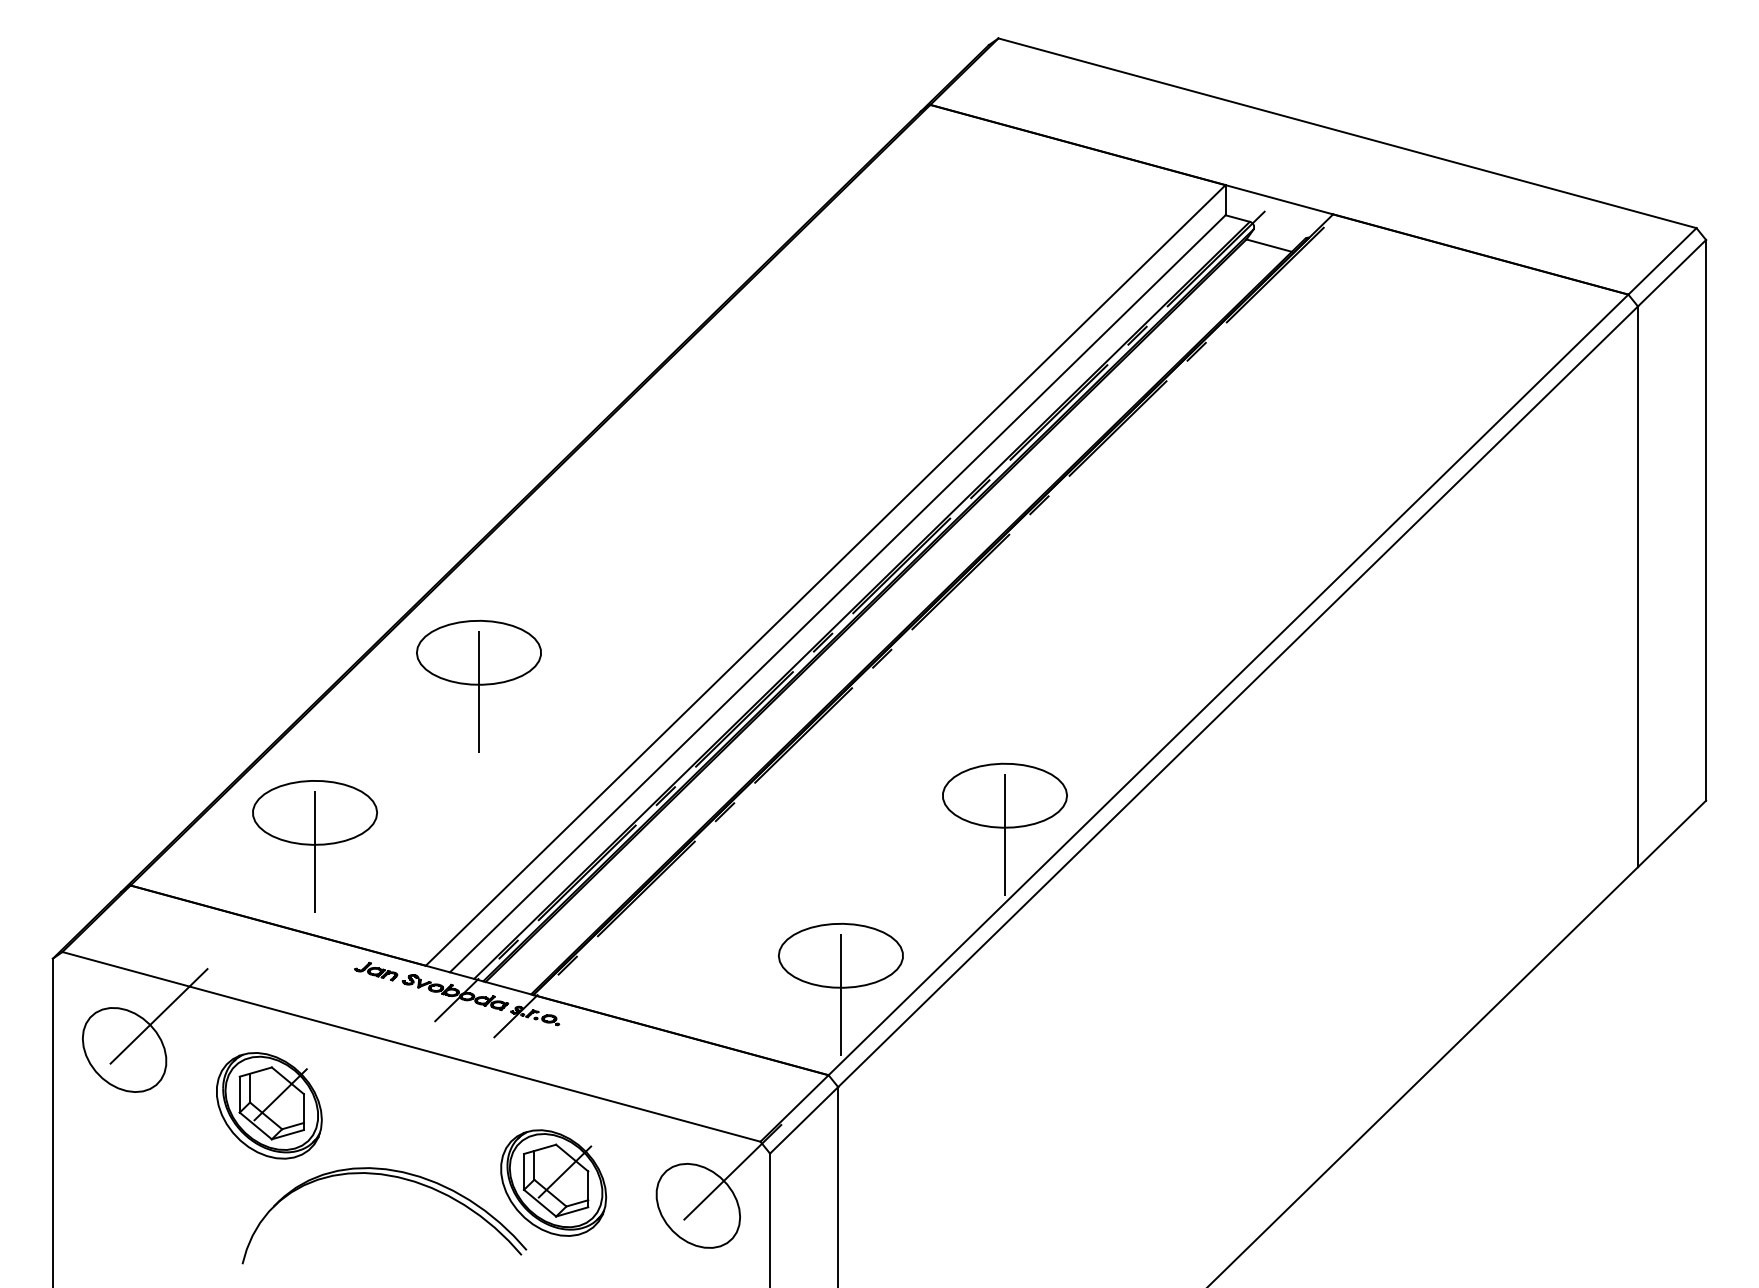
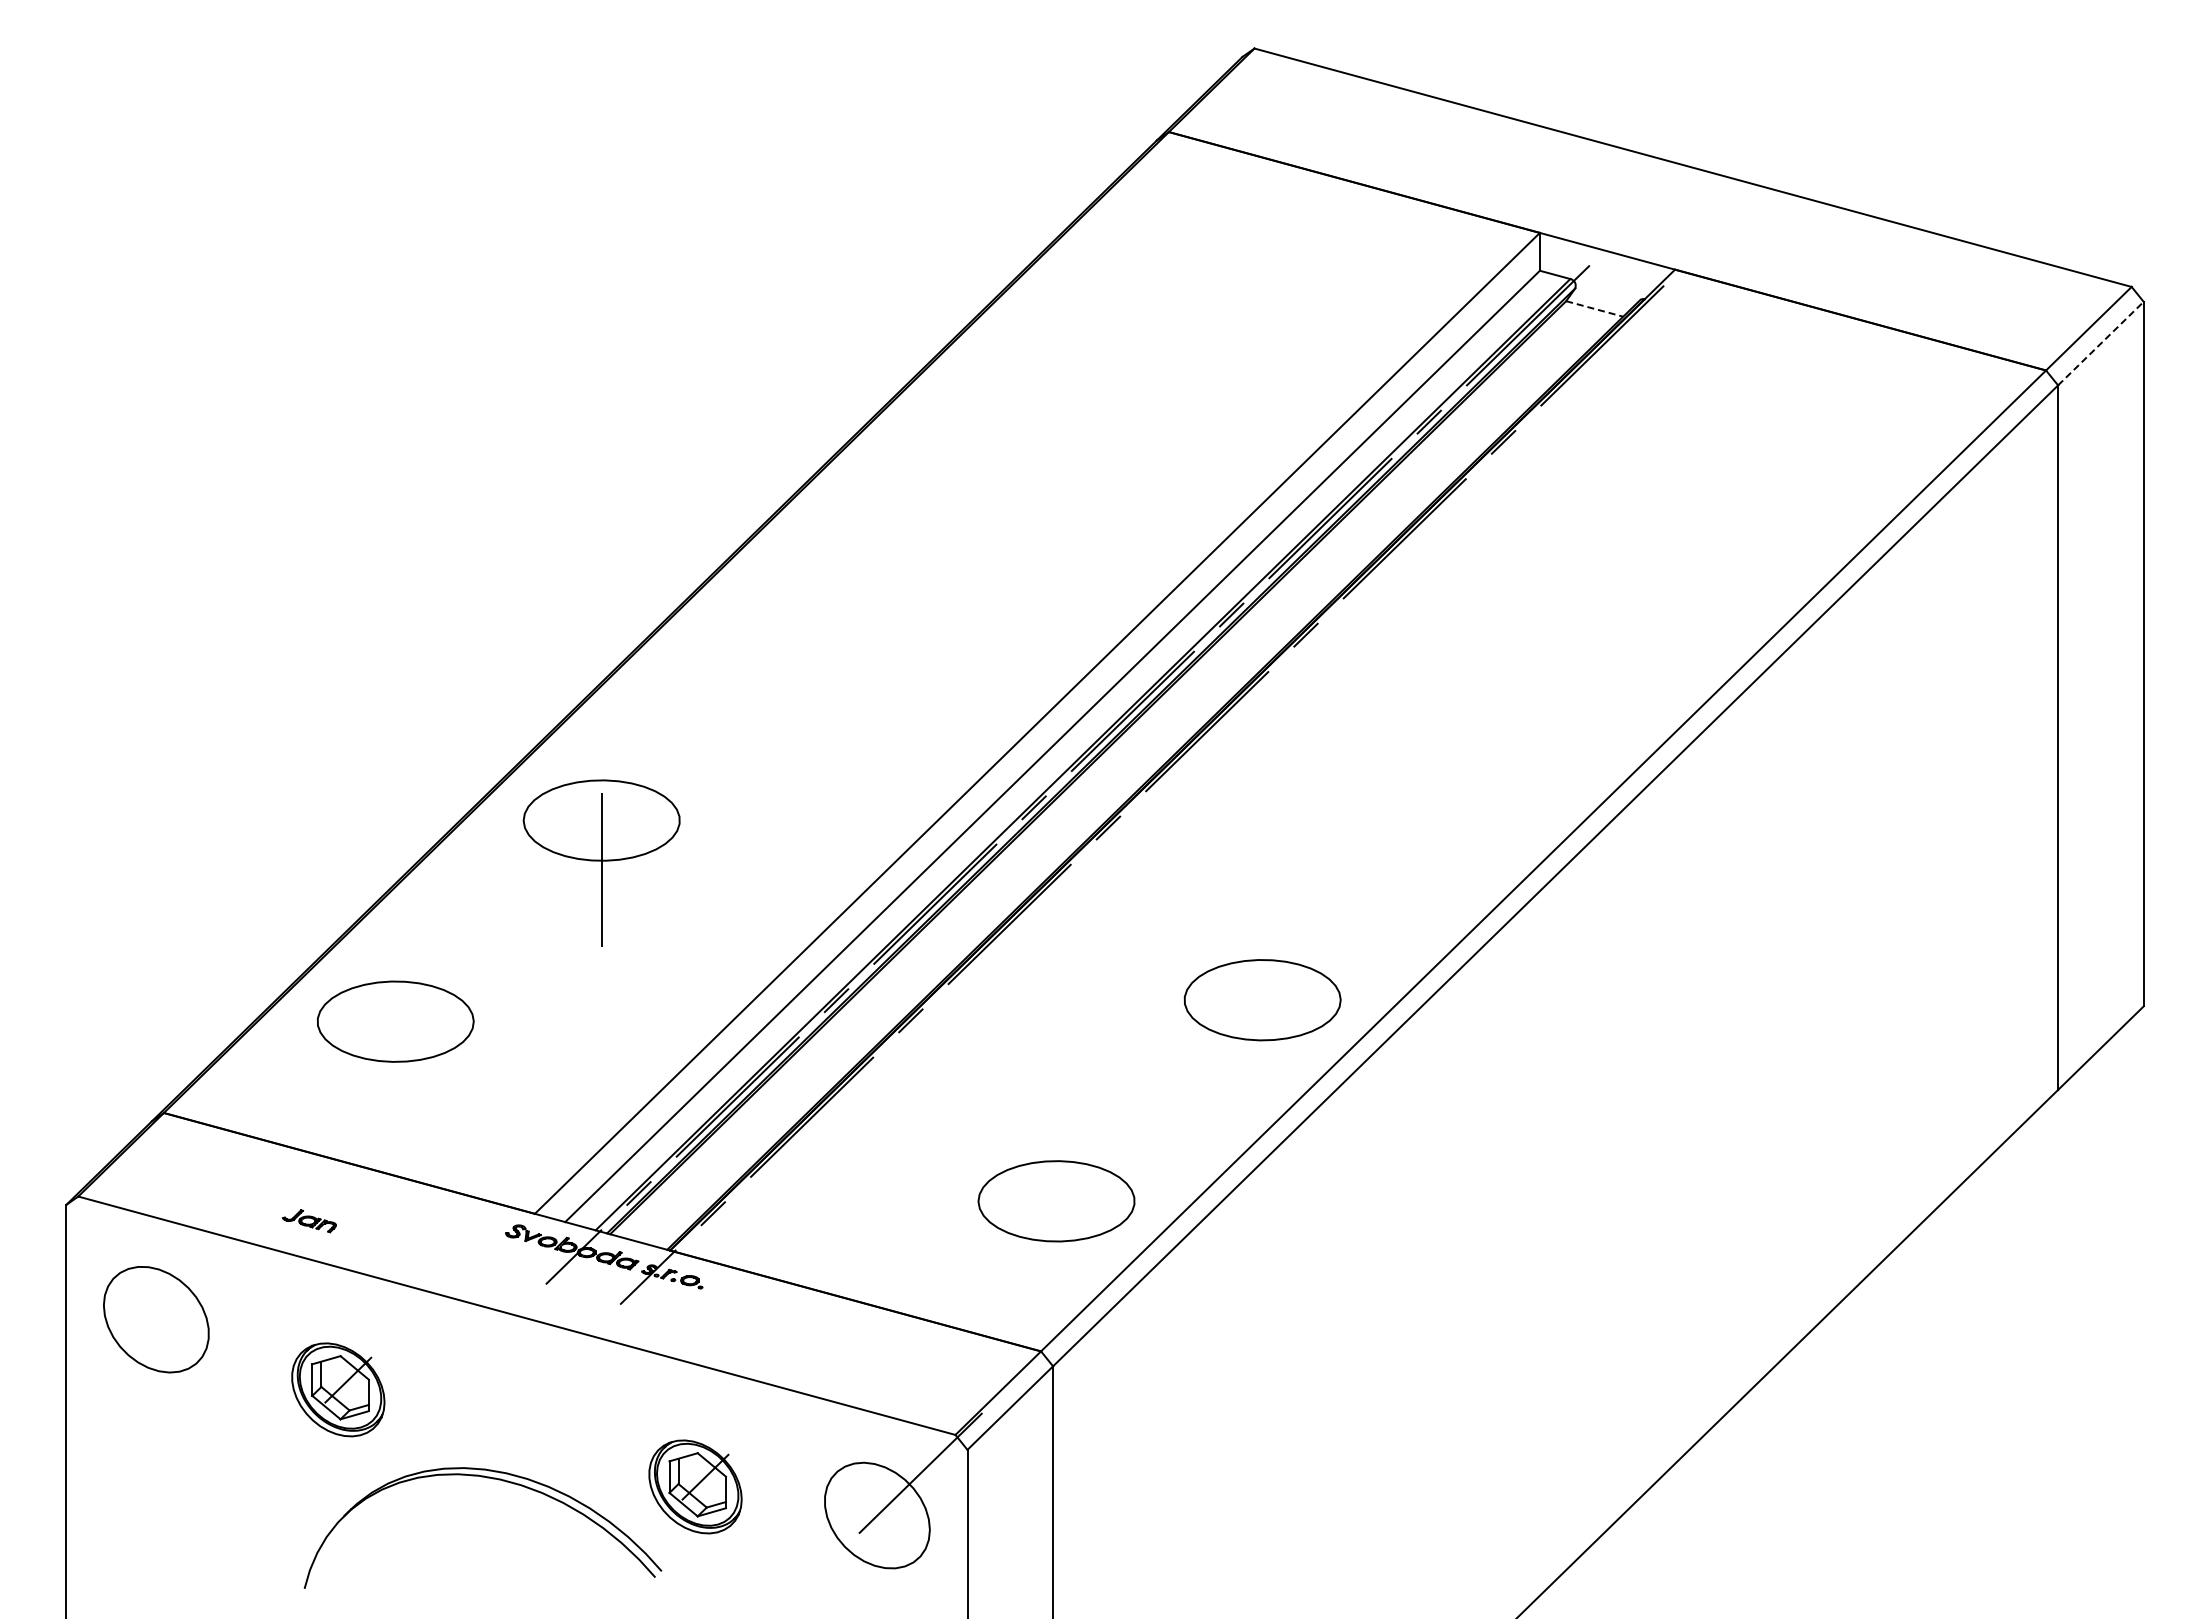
line: (1269, 245) -> (1594, 308), solid -> dashed
line: (1671, 273) -> (2100, 343), solid -> dashed
line: (1004, 834) -> (1262, 1049), removed
line: (314, 851) -> (395, 1070), removed
part: (375, 971) -> (308, 1221), moved
line: (840, 994) -> (1056, 1250), removed
line: (158, 1016) -> (198, 1277), removed
part: (269, 1105) -> (338, 1389), size x0.7
part: (553, 1182) -> (695, 1486), size x0.7

